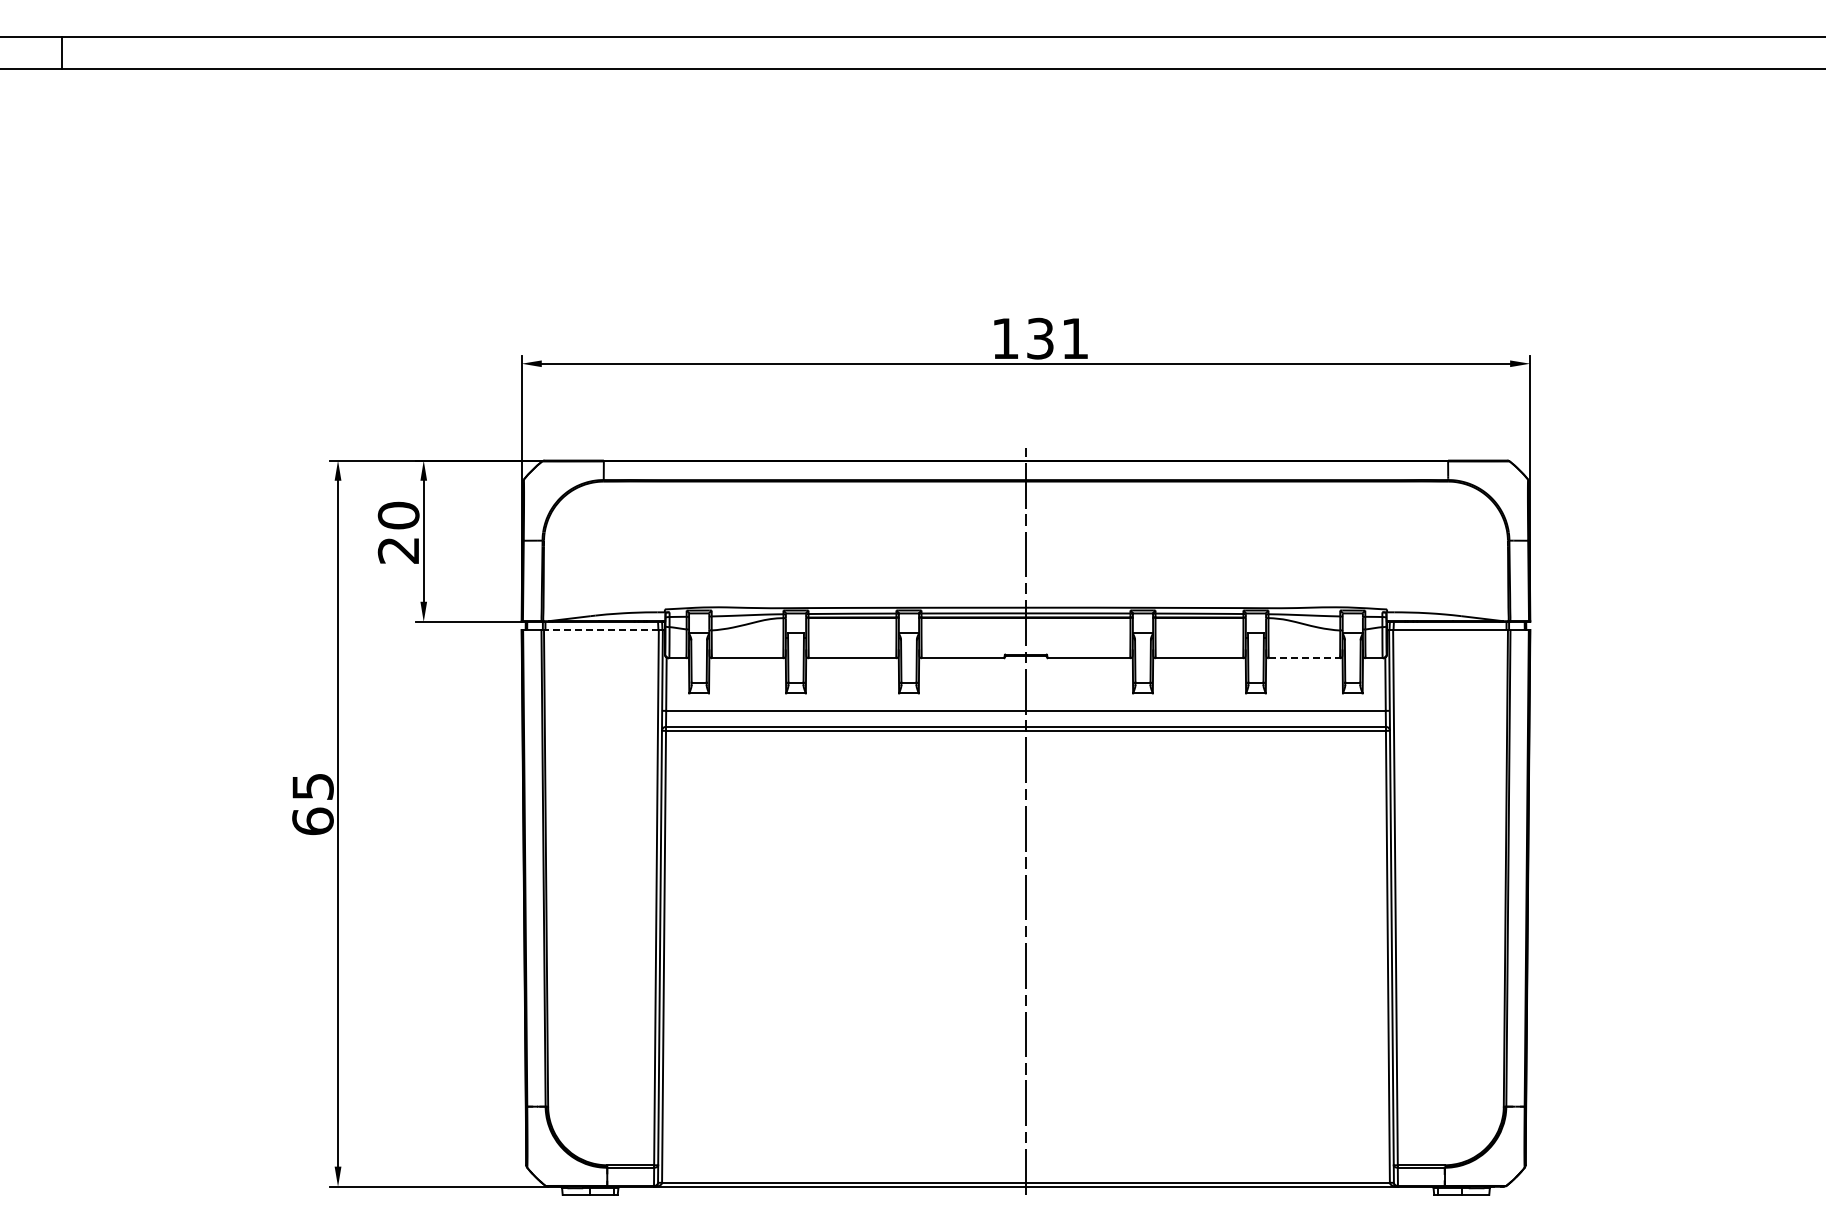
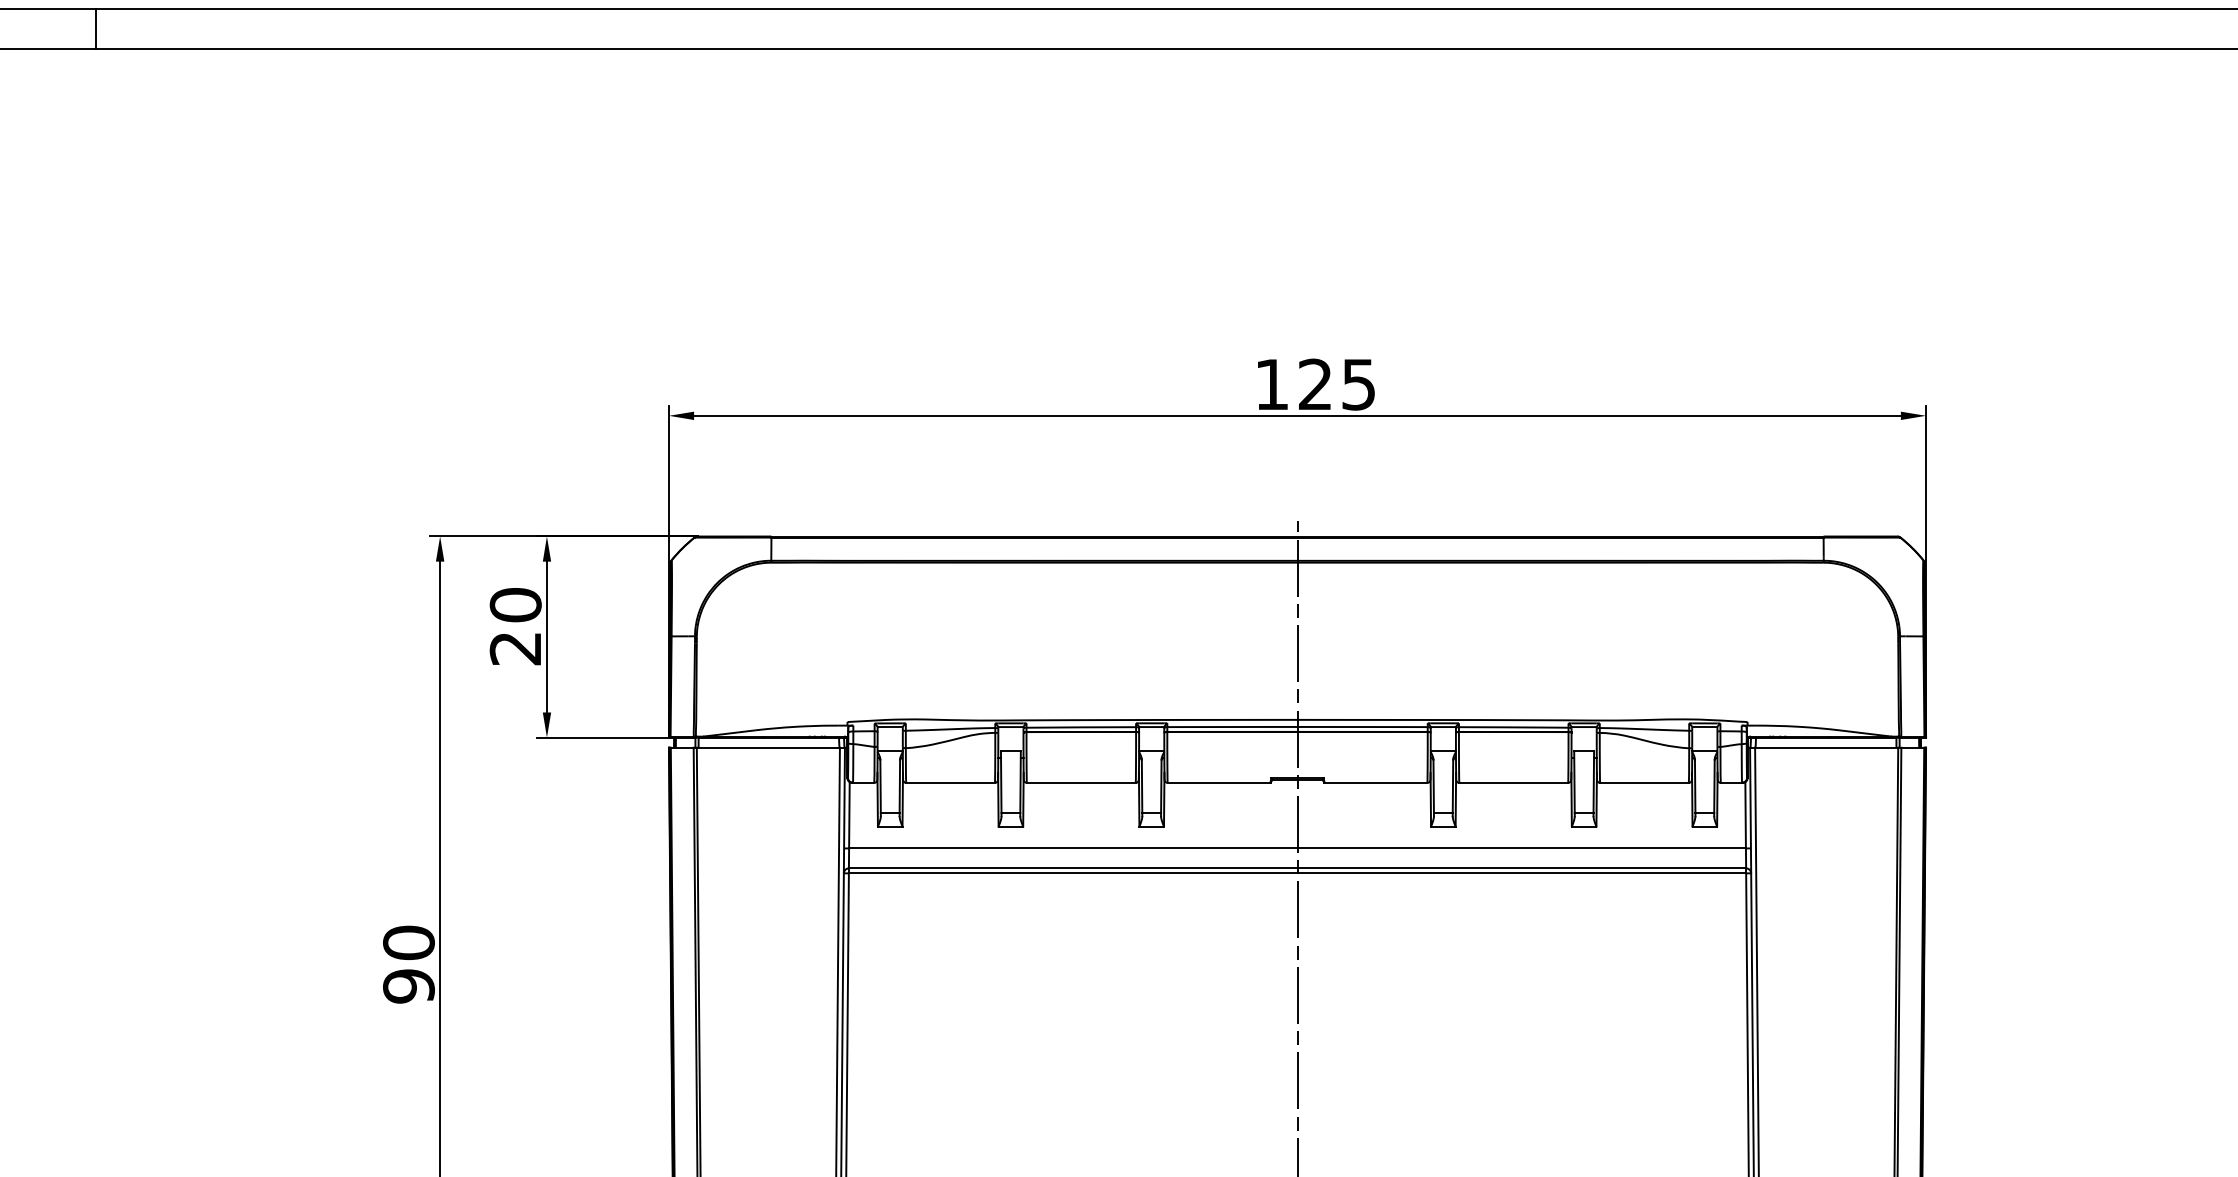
text: (1057, 338) -> (1336, 384), 131 -> 125
line: (600, 630) -> (767, 748), dashed -> solid
line: (1304, 658) -> (1644, 783), dashed -> solid
text: (312, 804) -> (408, 965), 65 -> 90

